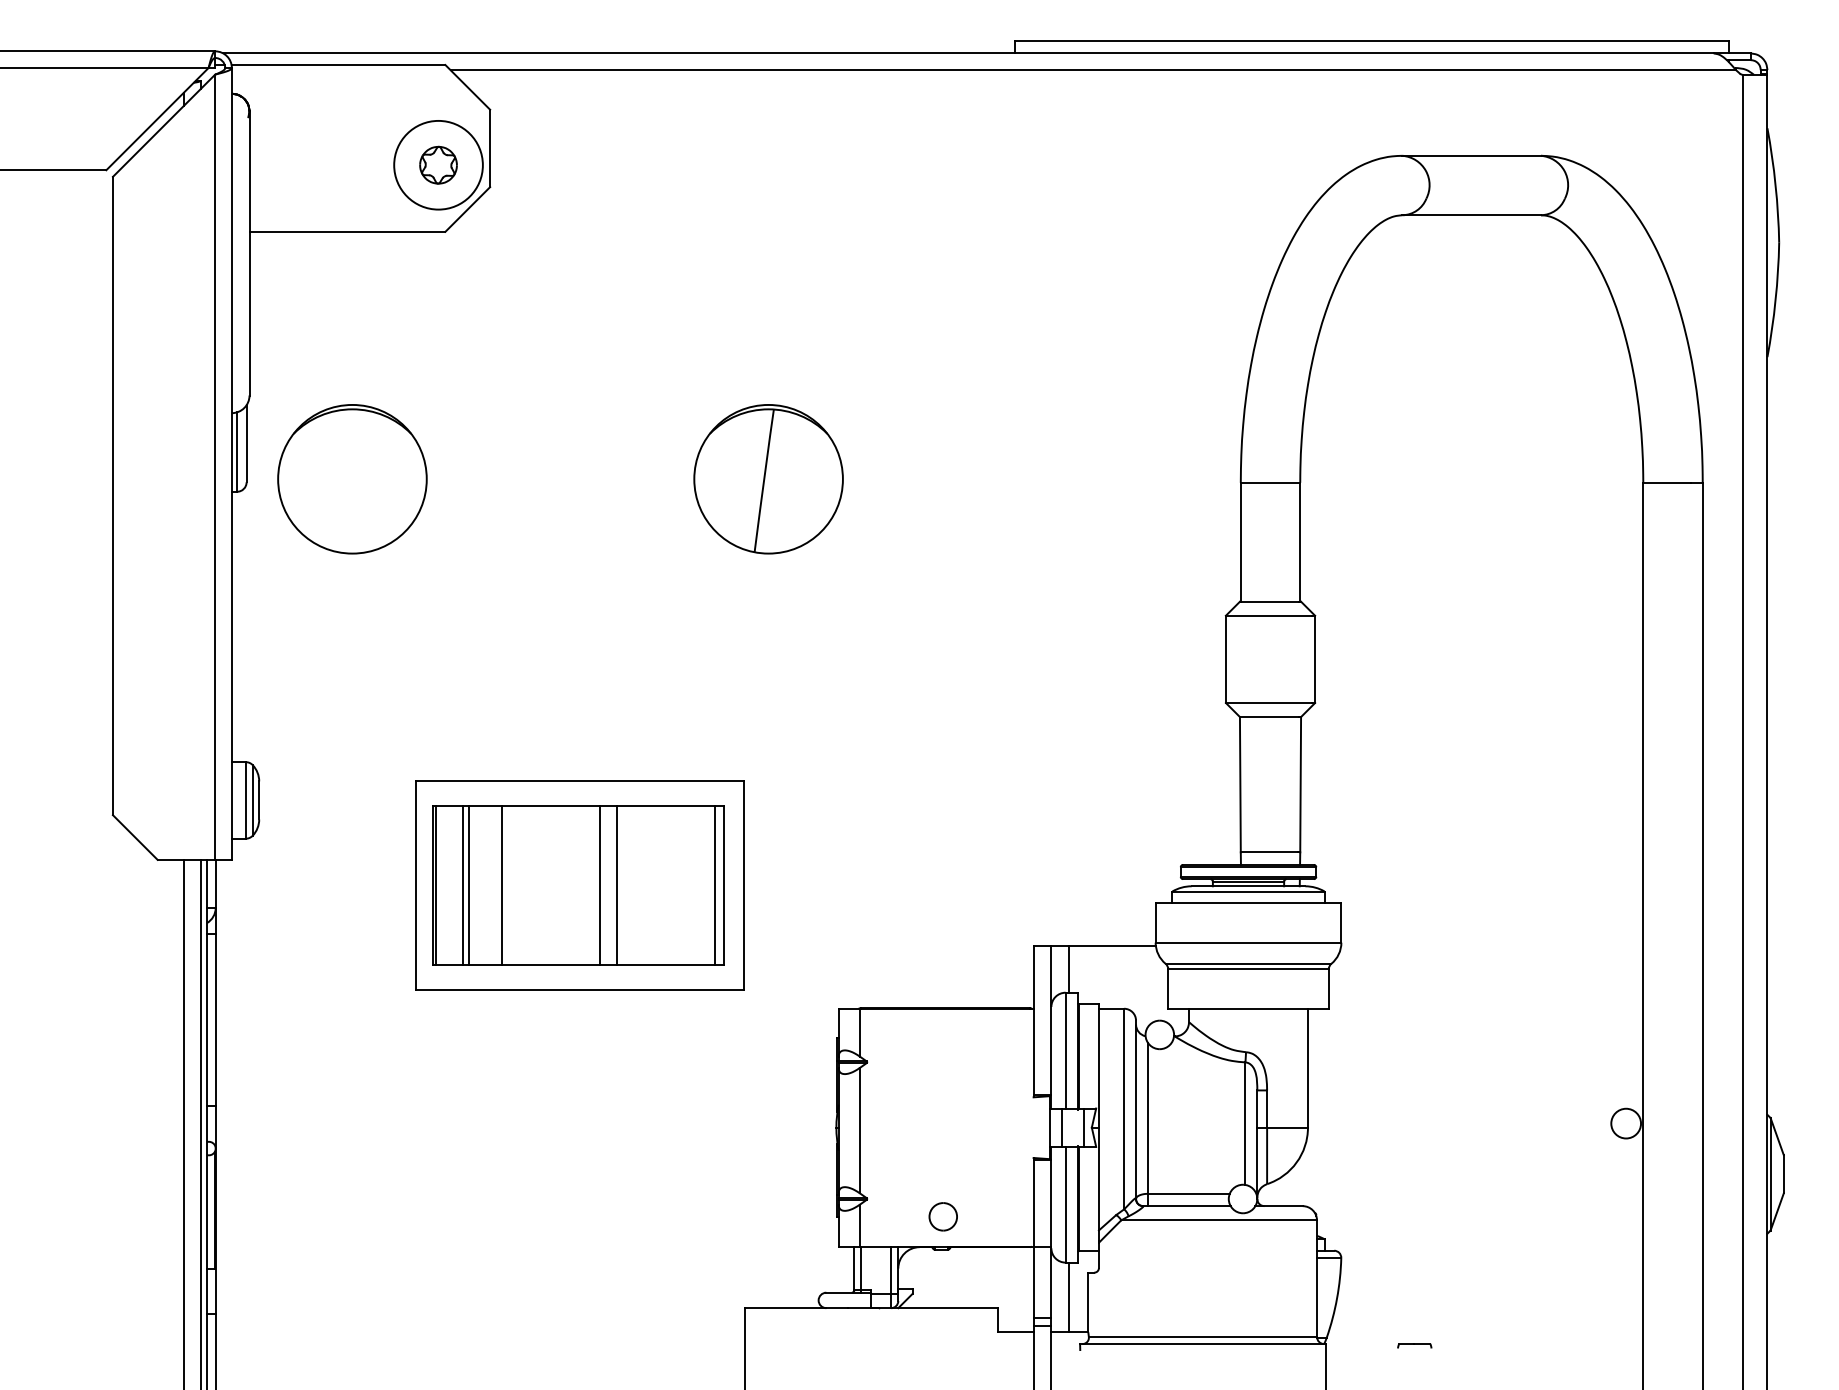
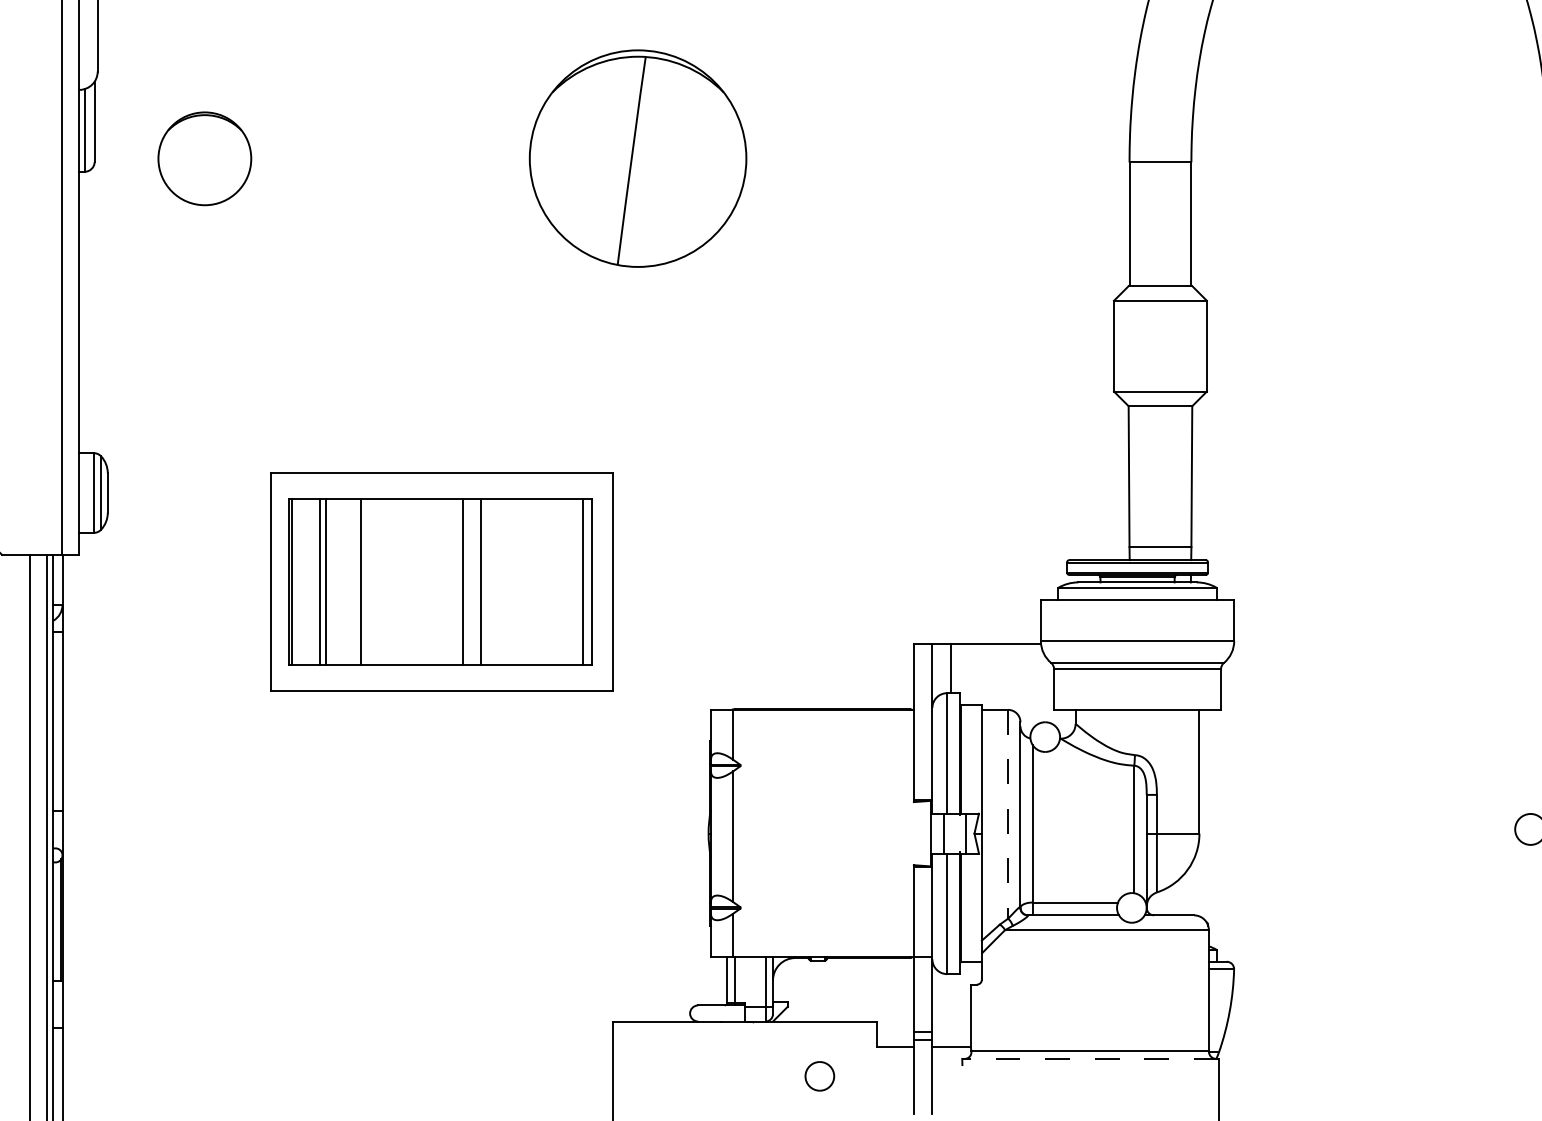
part: (352, 479) -> (204, 158), size x0.6
part: (768, 479) -> (637, 158), size x1.4
line: (1124, 1109) -> (1008, 814), solid -> dashed
part: (942, 1216) -> (819, 1076), moved
line: (1069, 1297) -> (951, 1010), removed
line: (1202, 1344) -> (1089, 1059), solid -> dashed
part: (1414, 1345) -> (1310, 1060), removed

